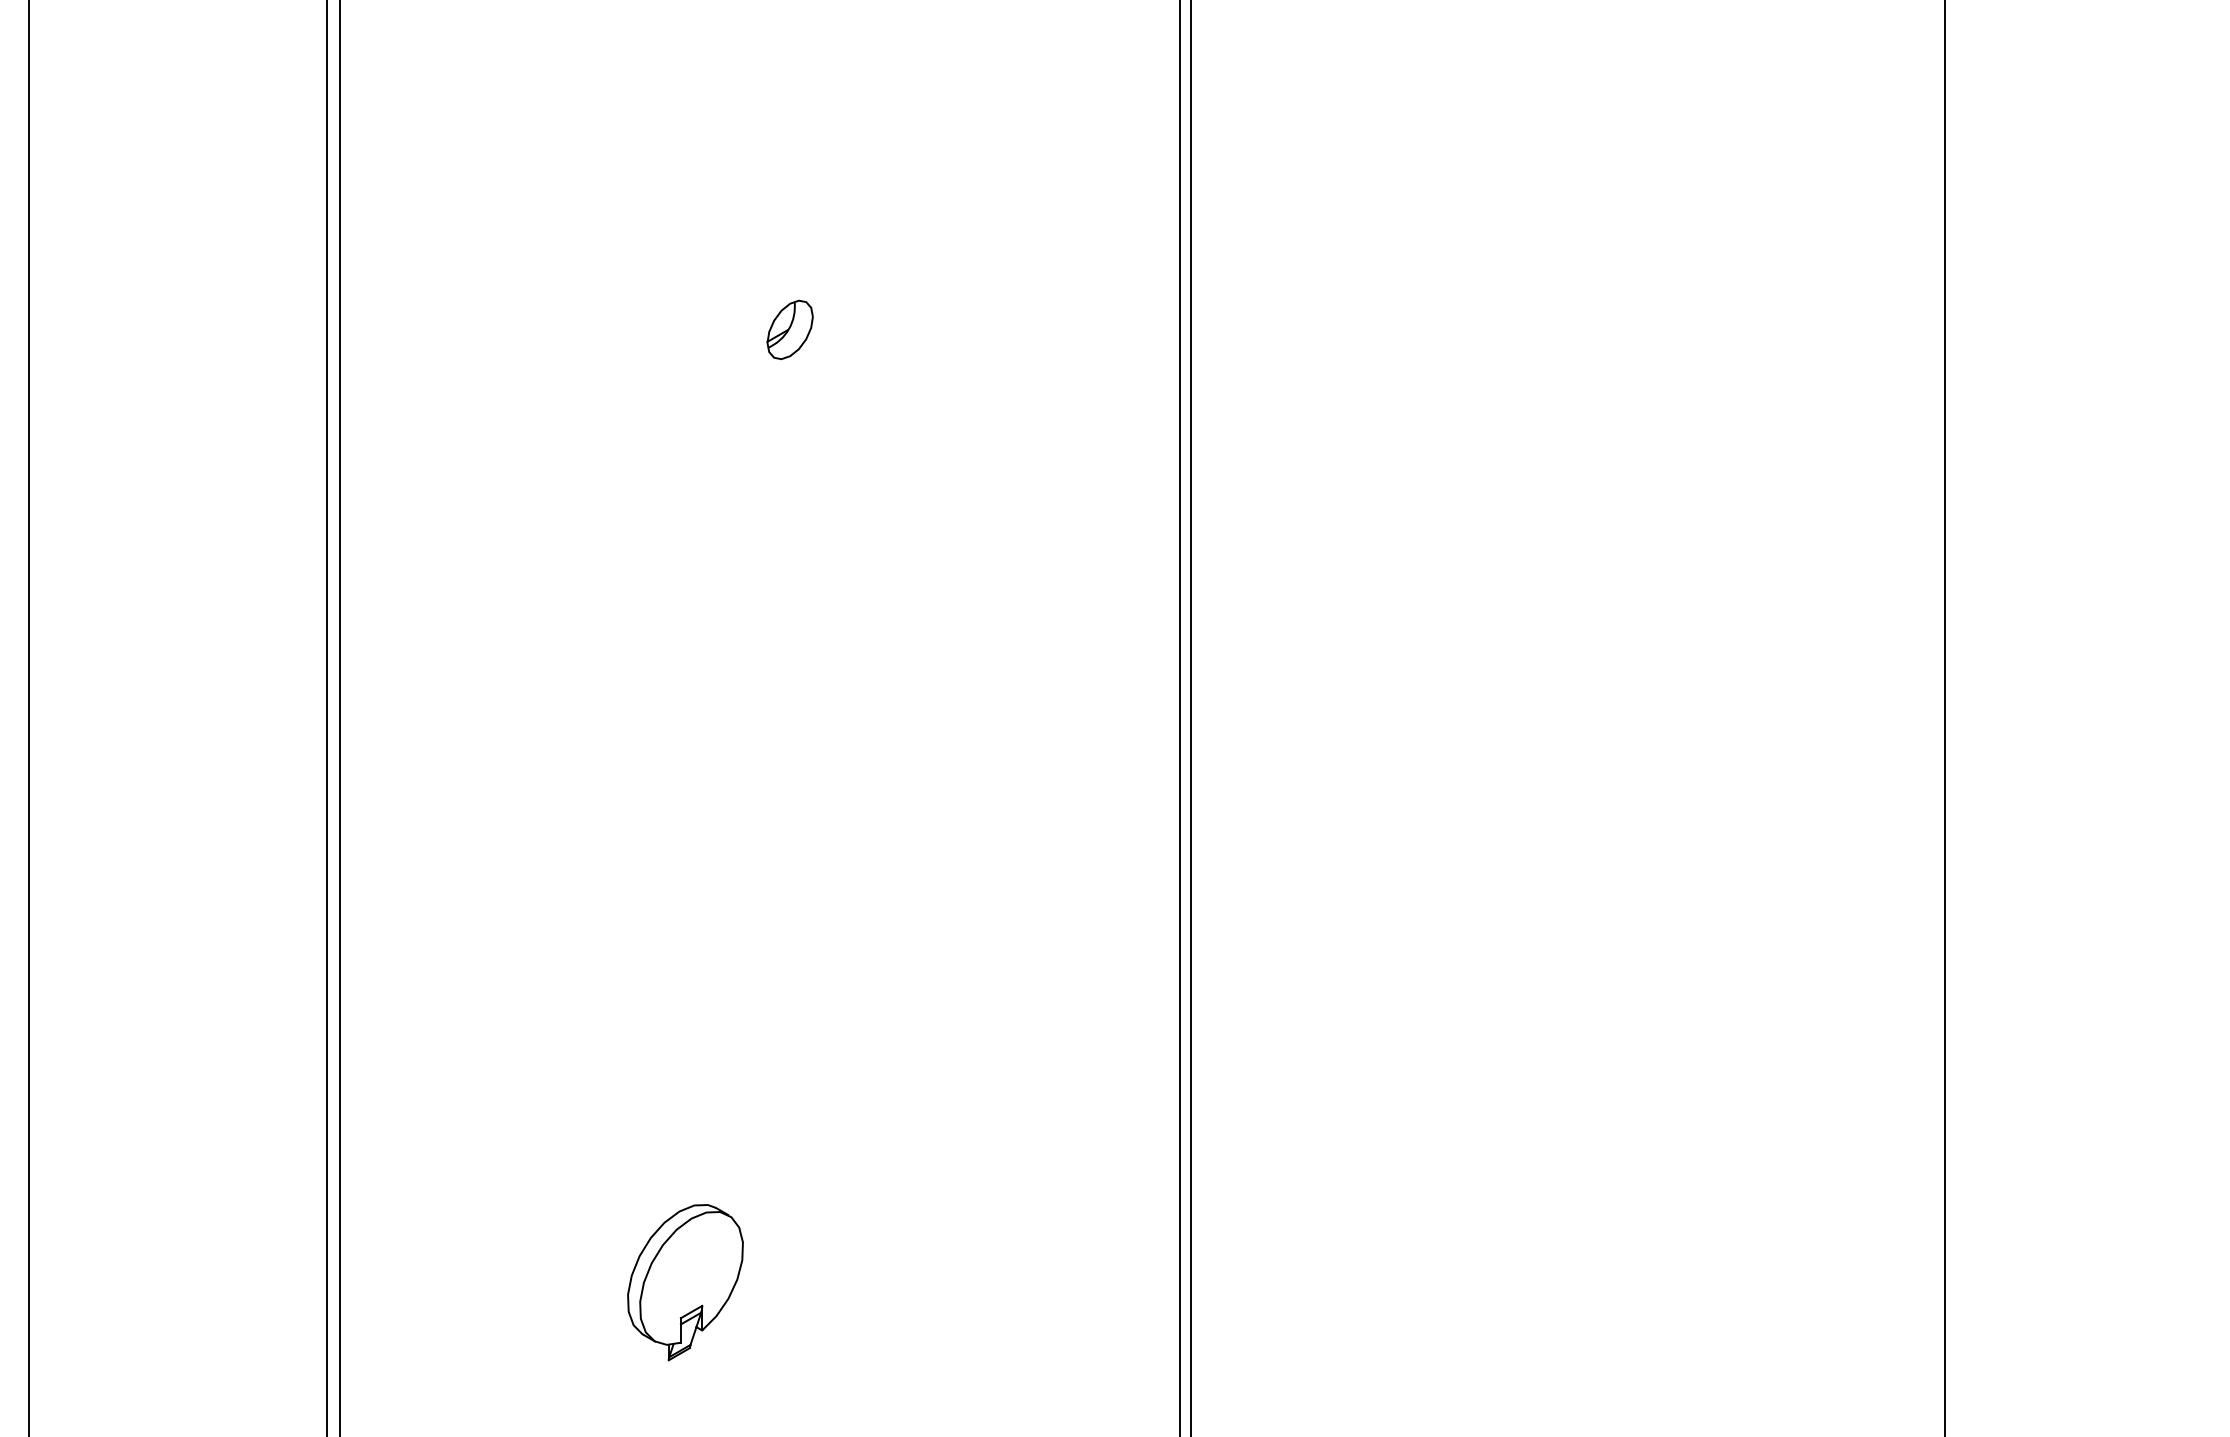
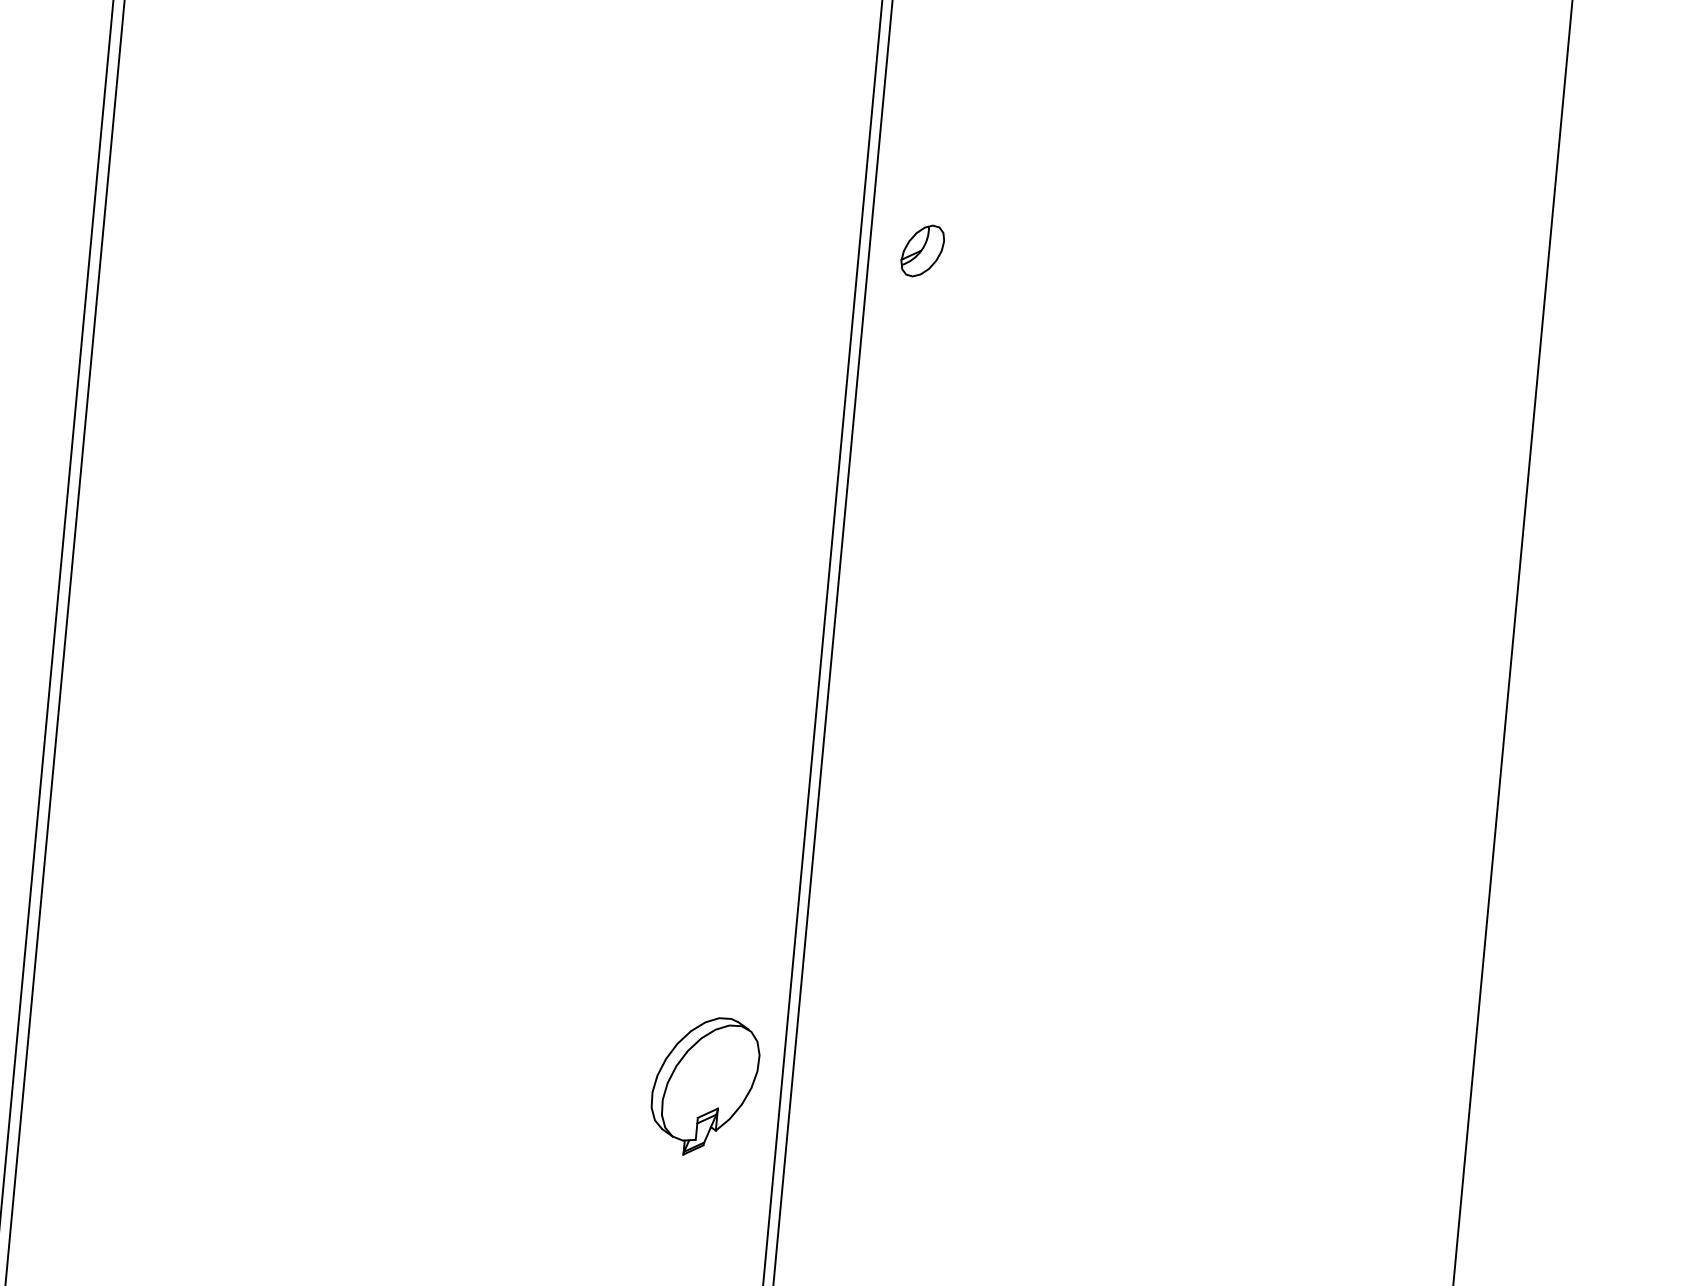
part: (789, 329) -> (922, 250), moved
part: (685, 1282) -> (704, 1086), moved

